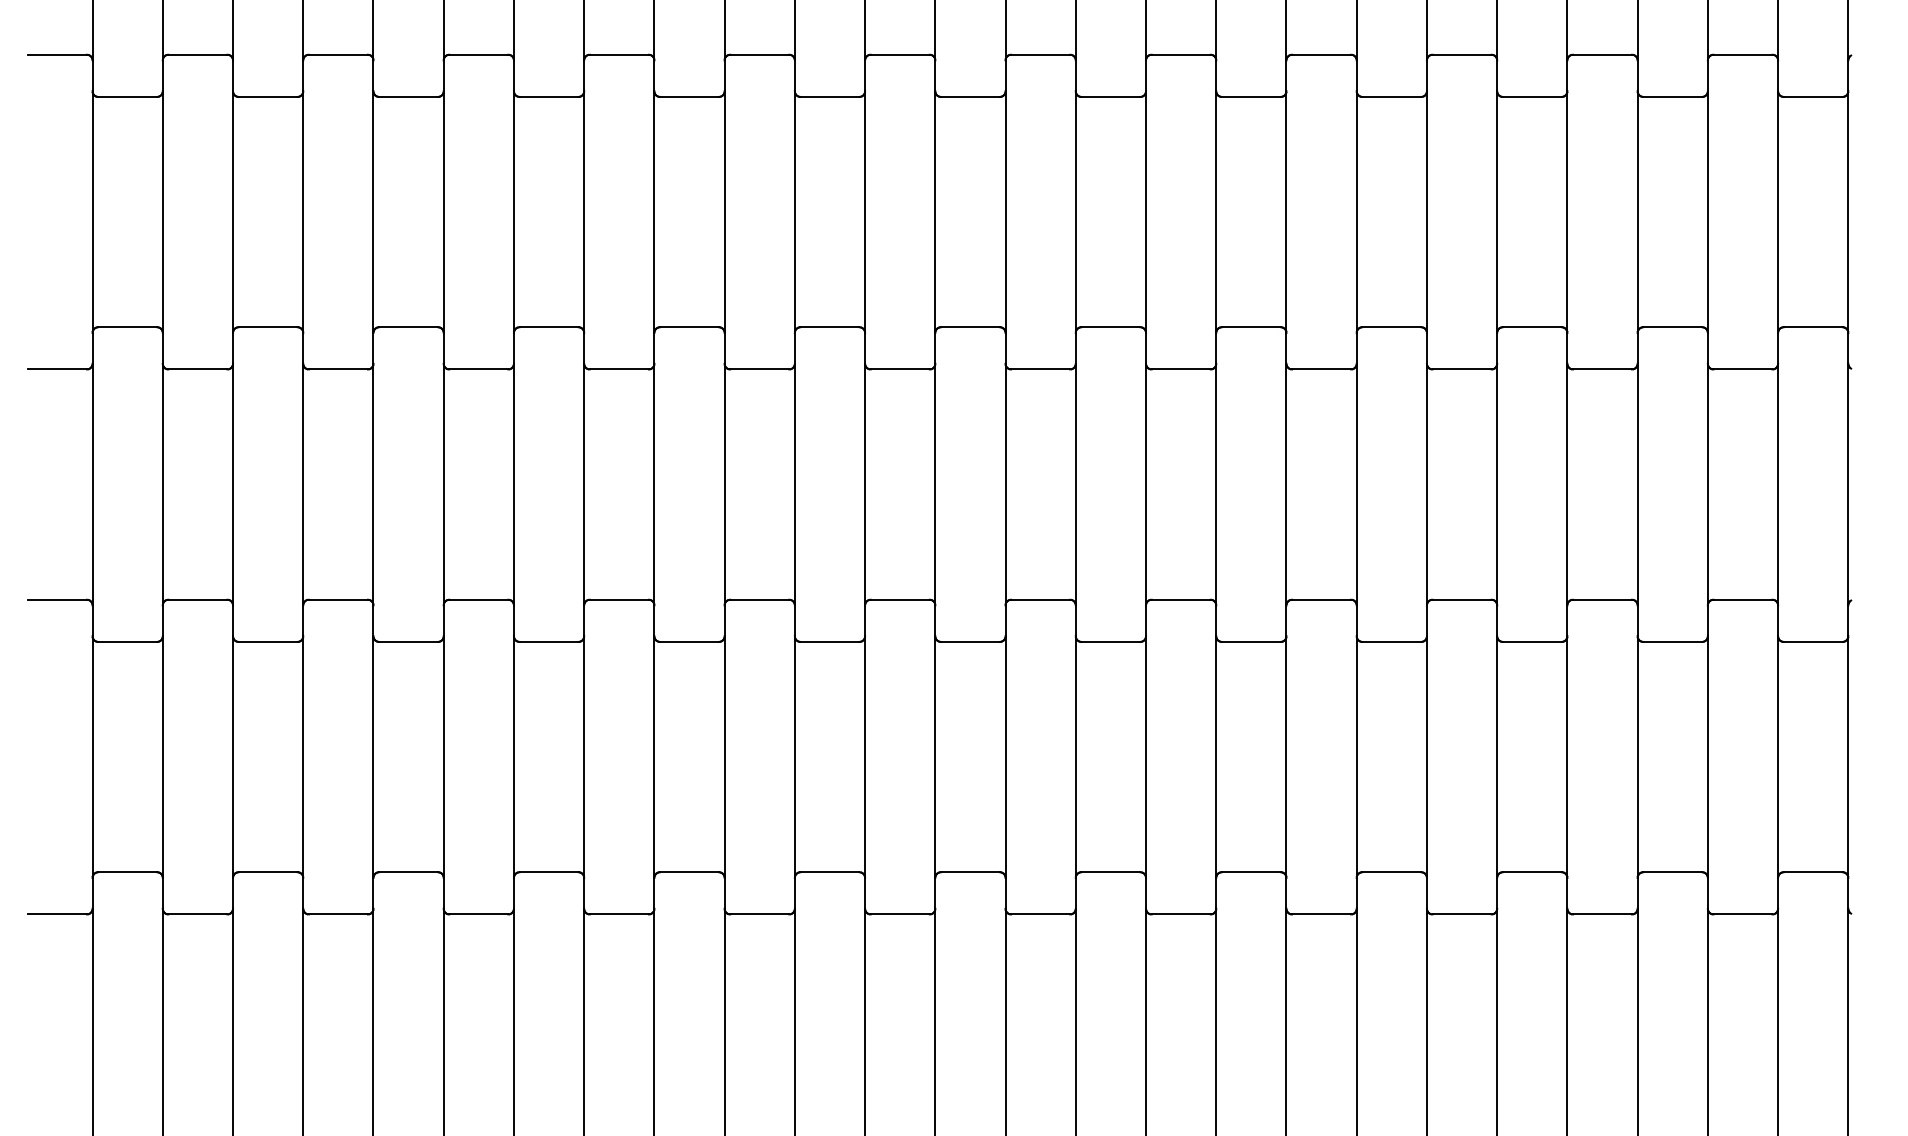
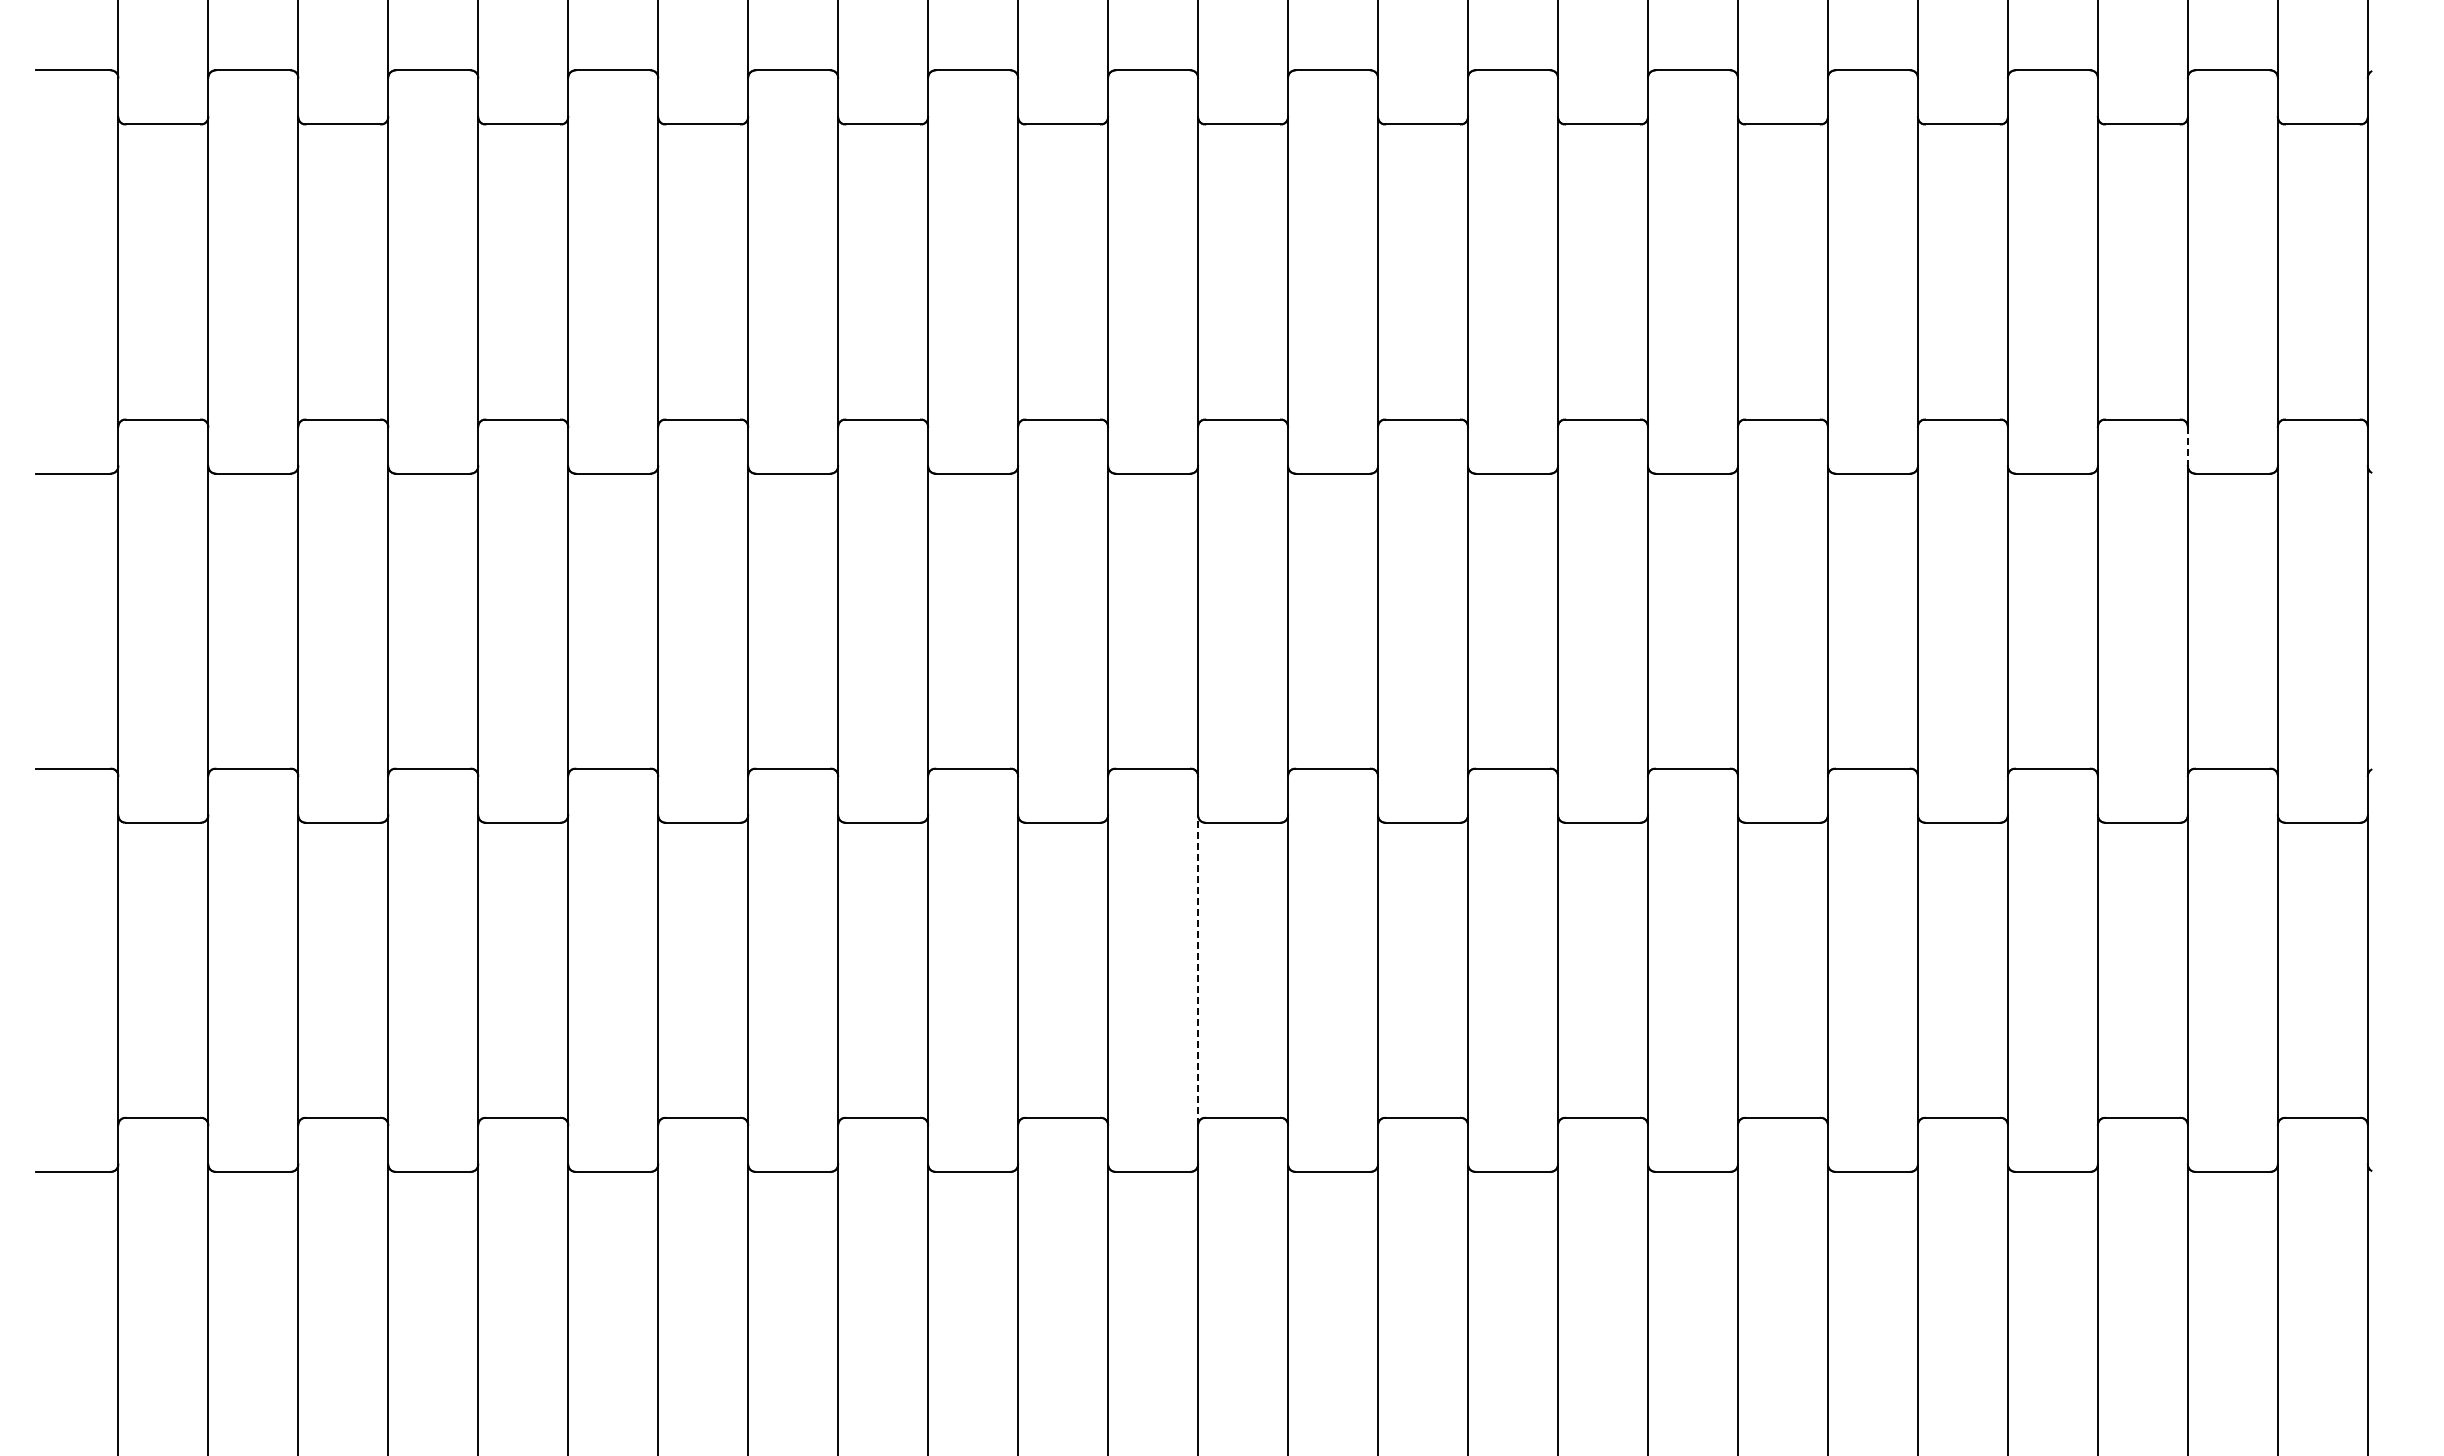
line: (1707, 348) -> (2187, 446), solid -> dashed
line: (935, 757) -> (1198, 970), solid -> dashed

